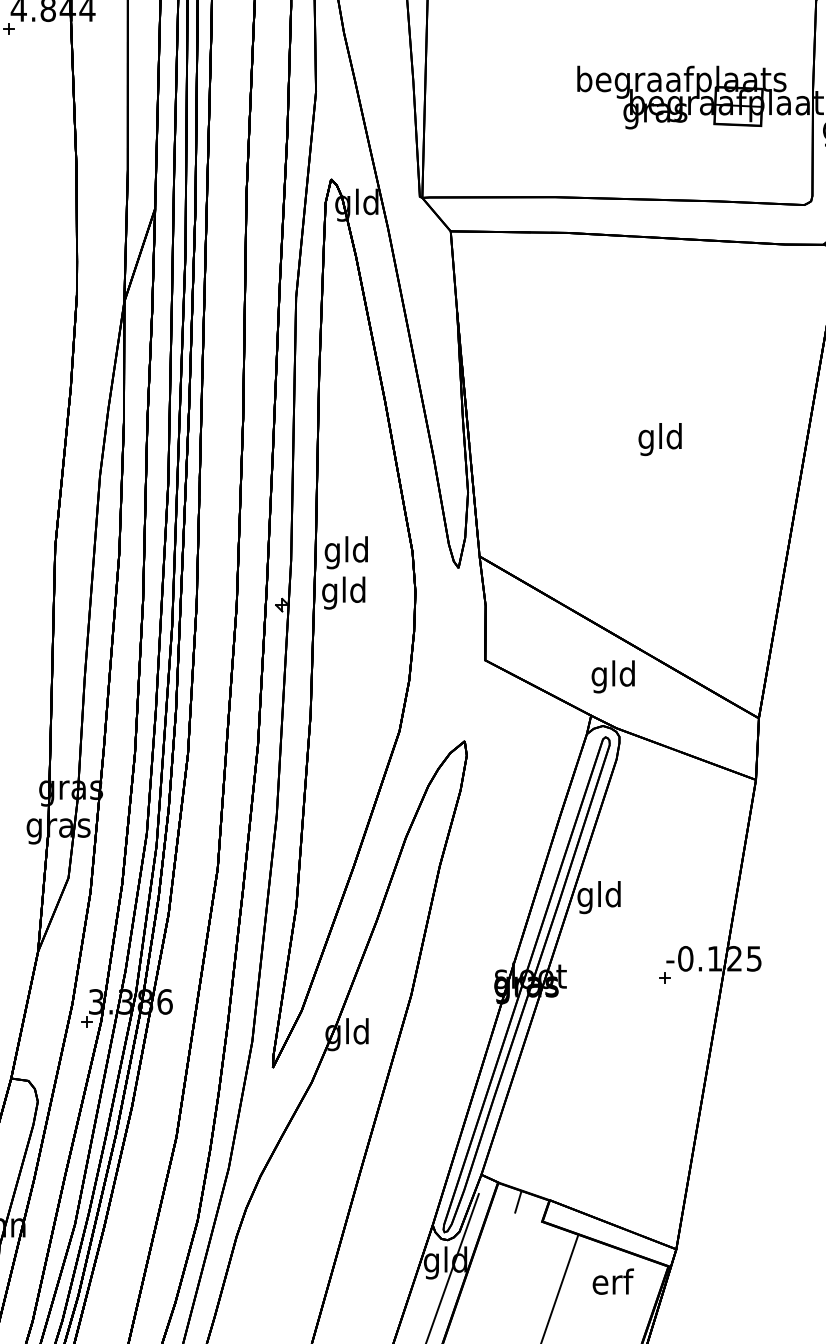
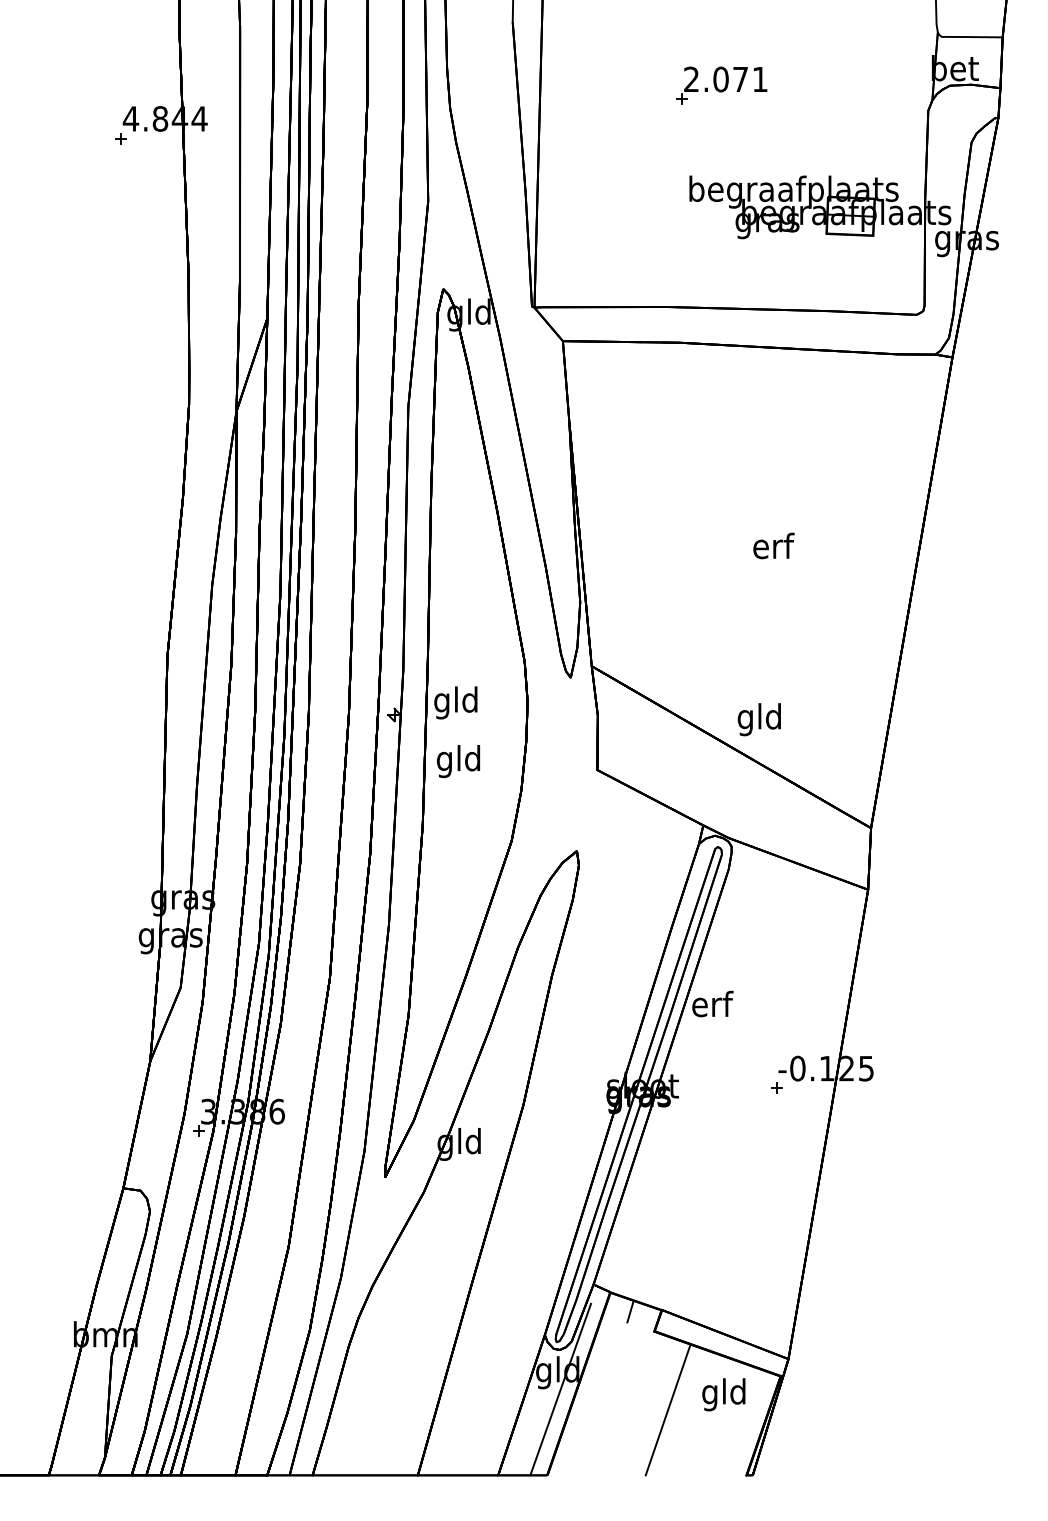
text: (660, 438) -> (772, 548), gld -> erf
text: (346, 552) -> (458, 761), moved
text: (612, 676) -> (758, 719), moved
text: (599, 896) -> (711, 1006), gld -> erf
text: (612, 1284) -> (724, 1394), erf -> gld

